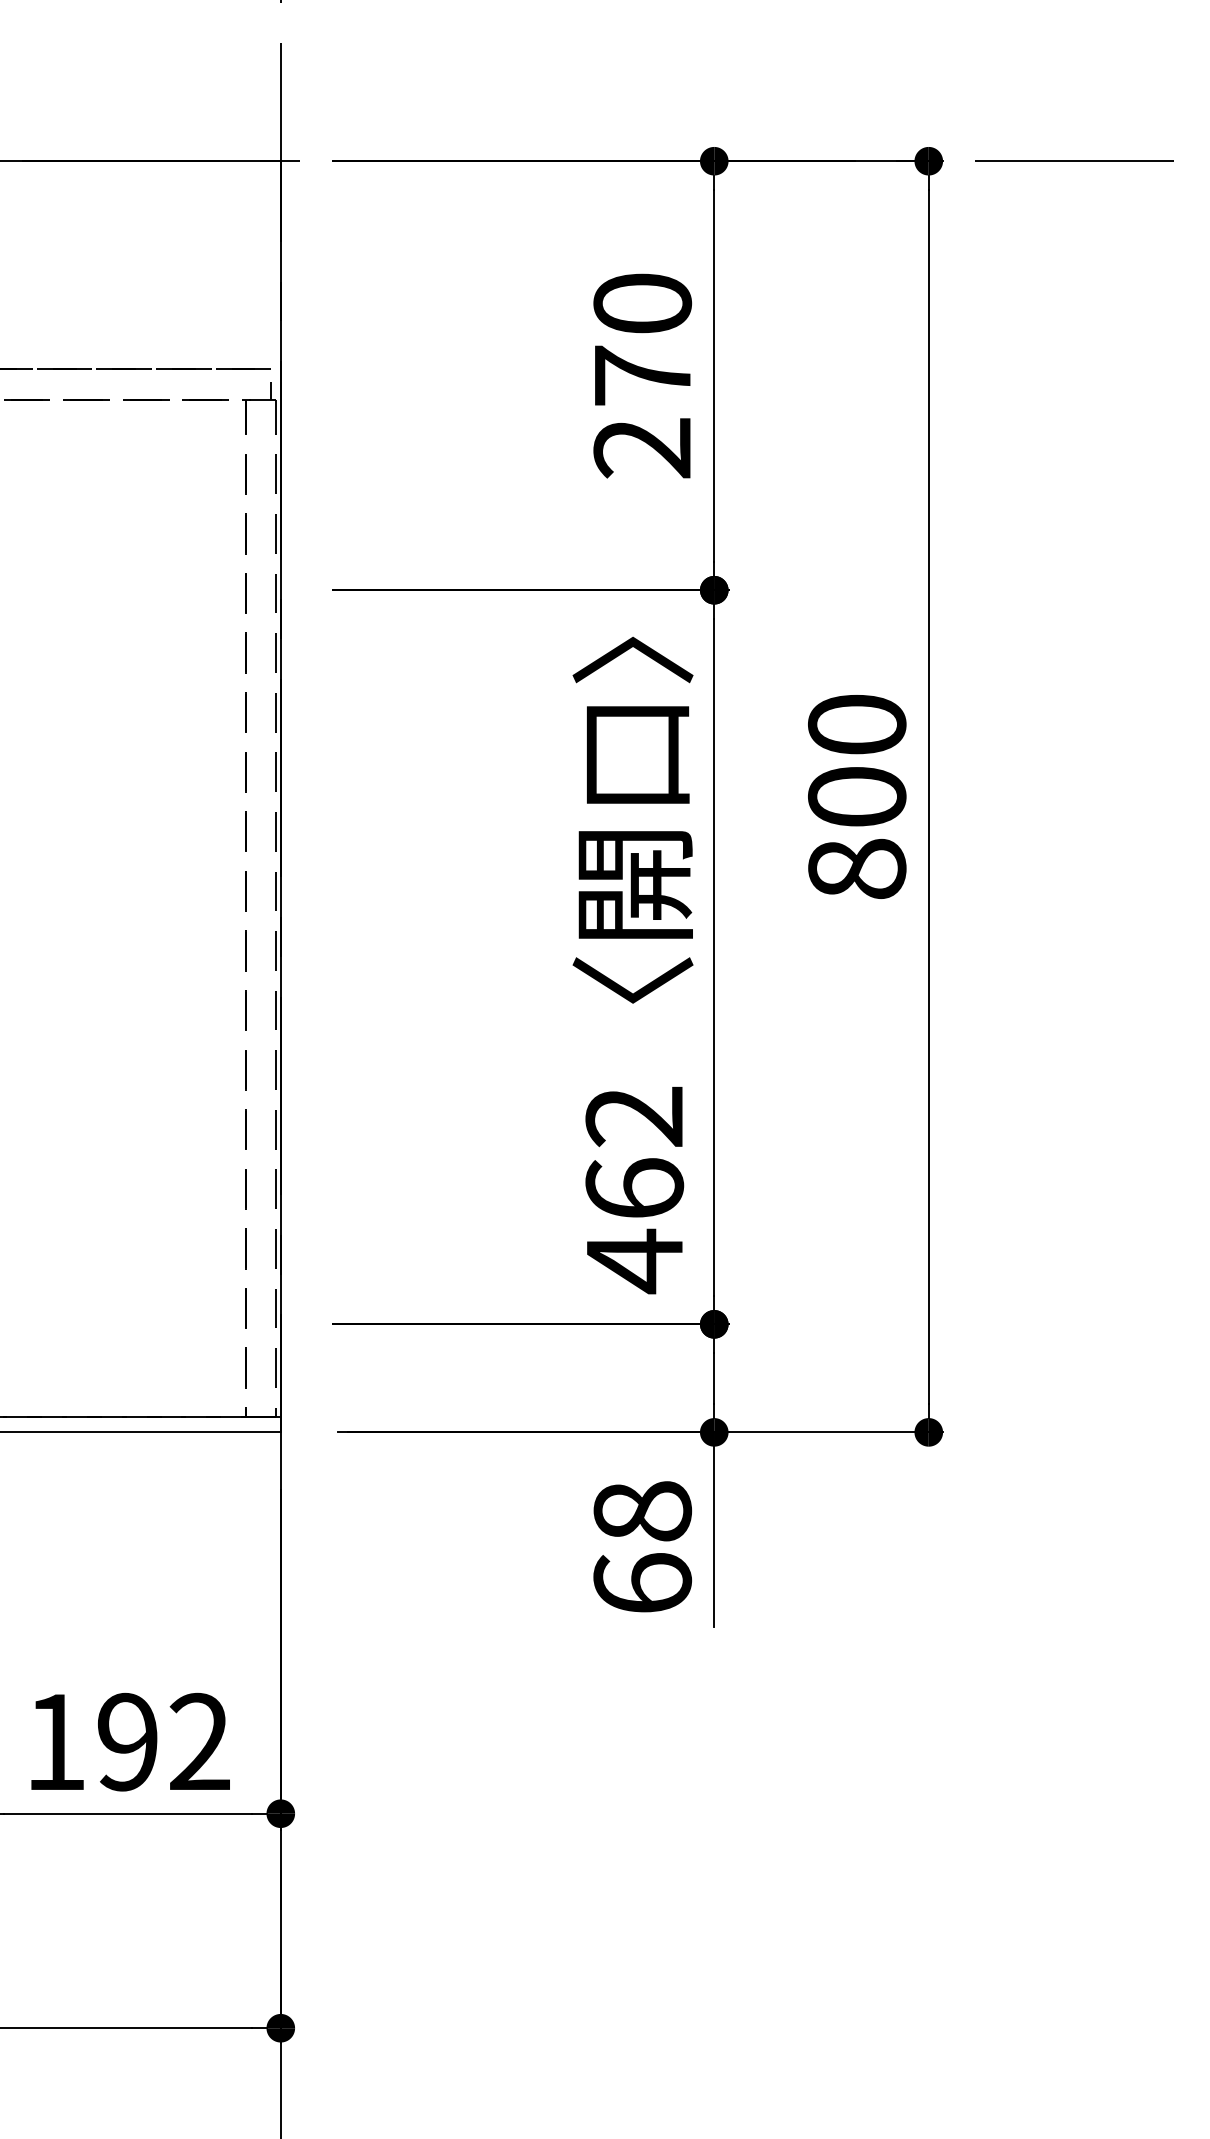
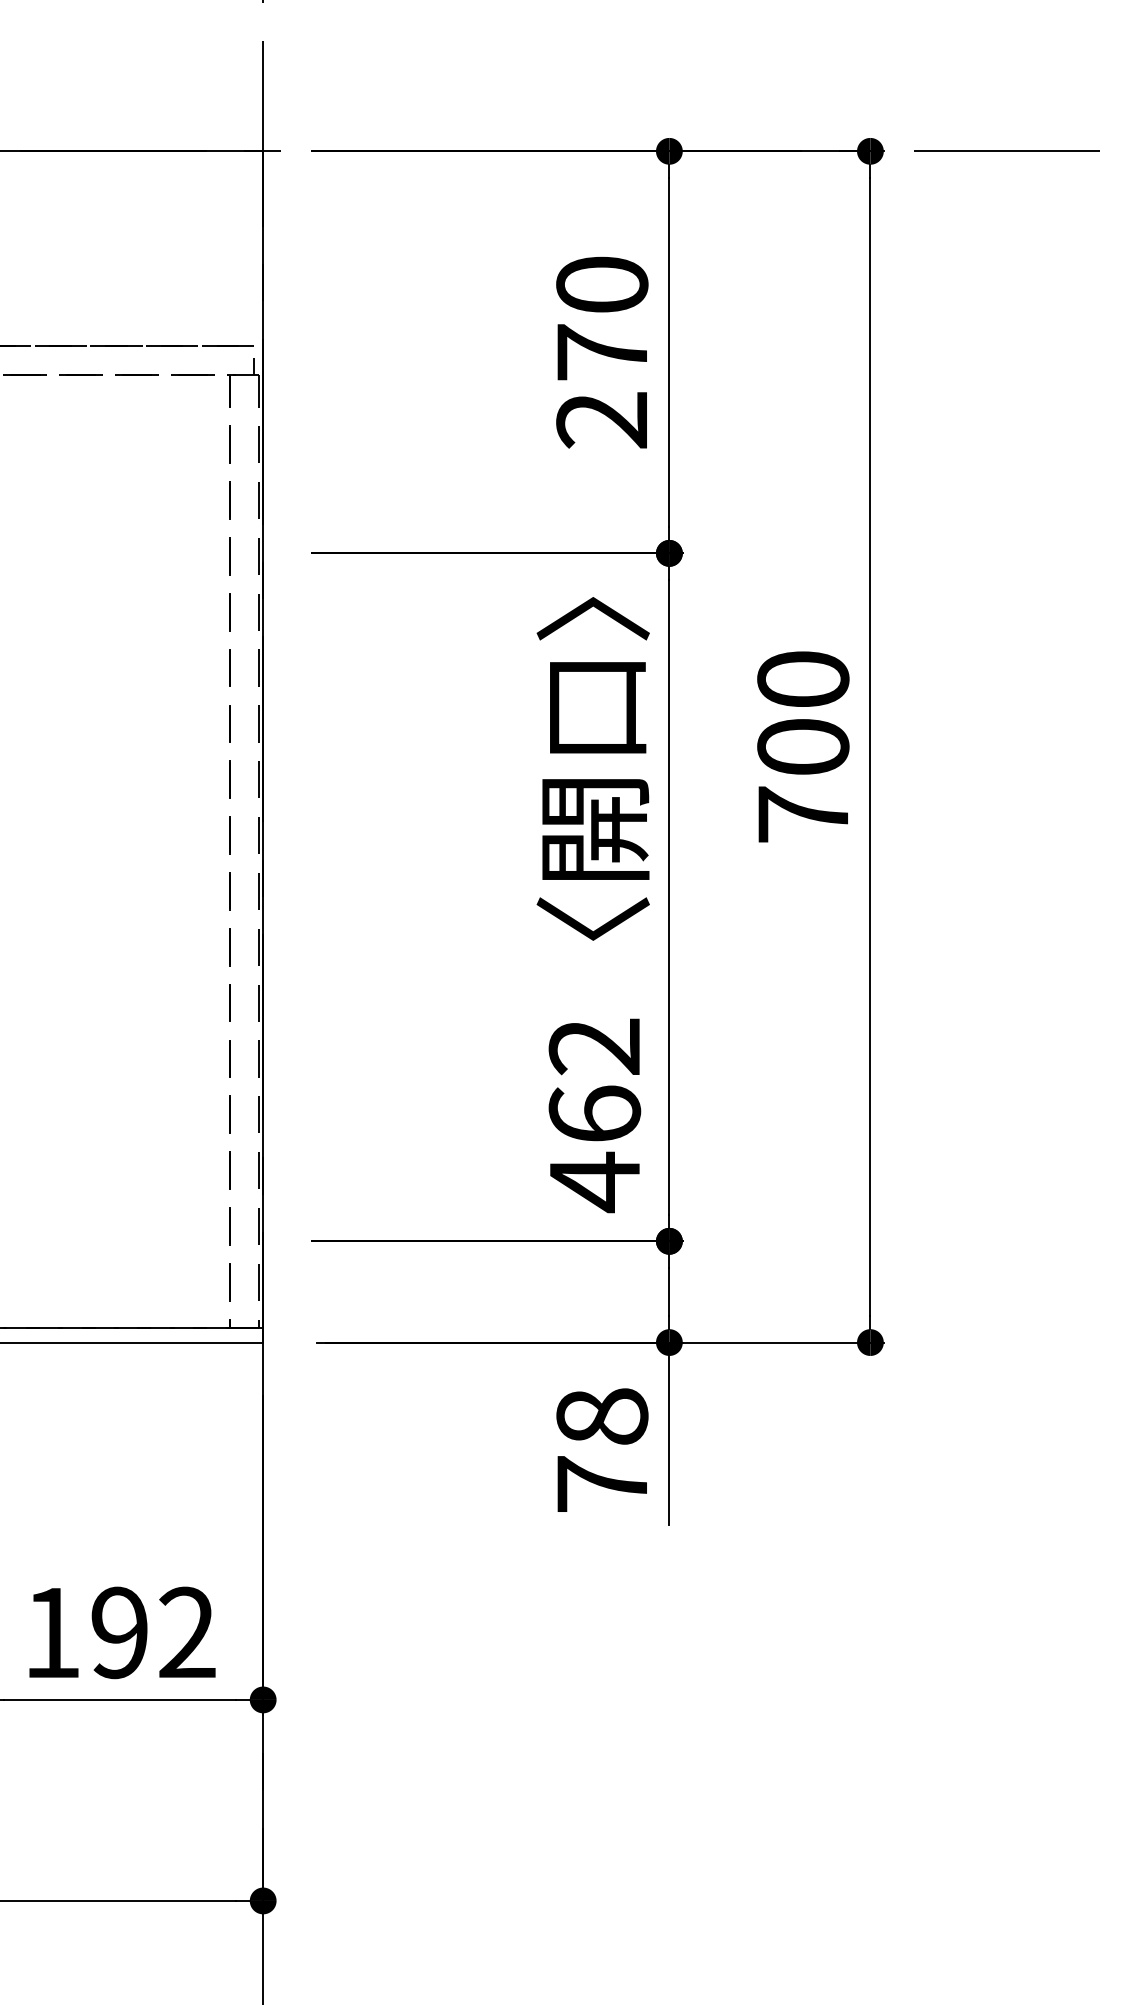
text: (857, 868) -> (803, 814), 800 -> 700
text: (642, 1582) -> (602, 1483), 68 -> 78

